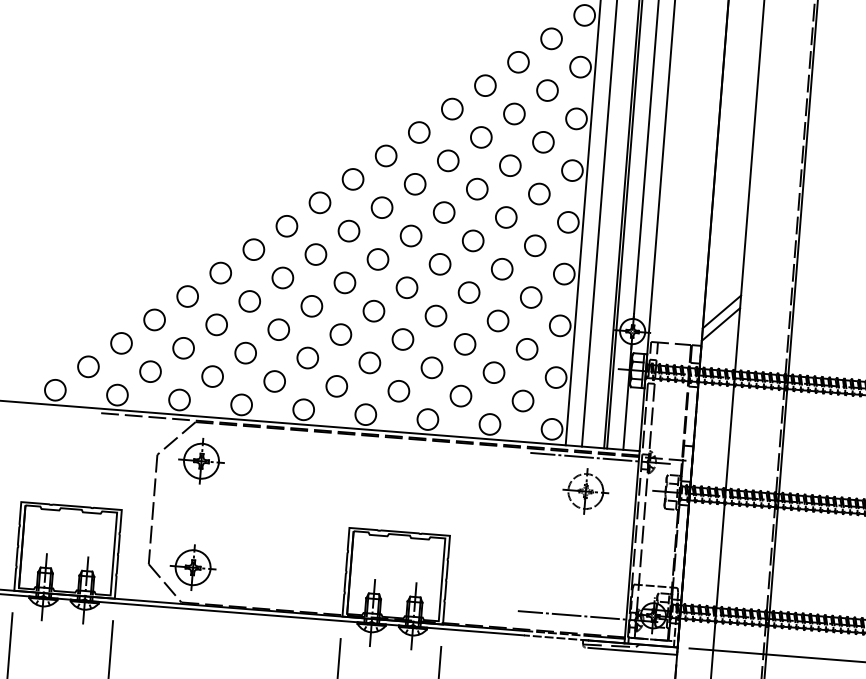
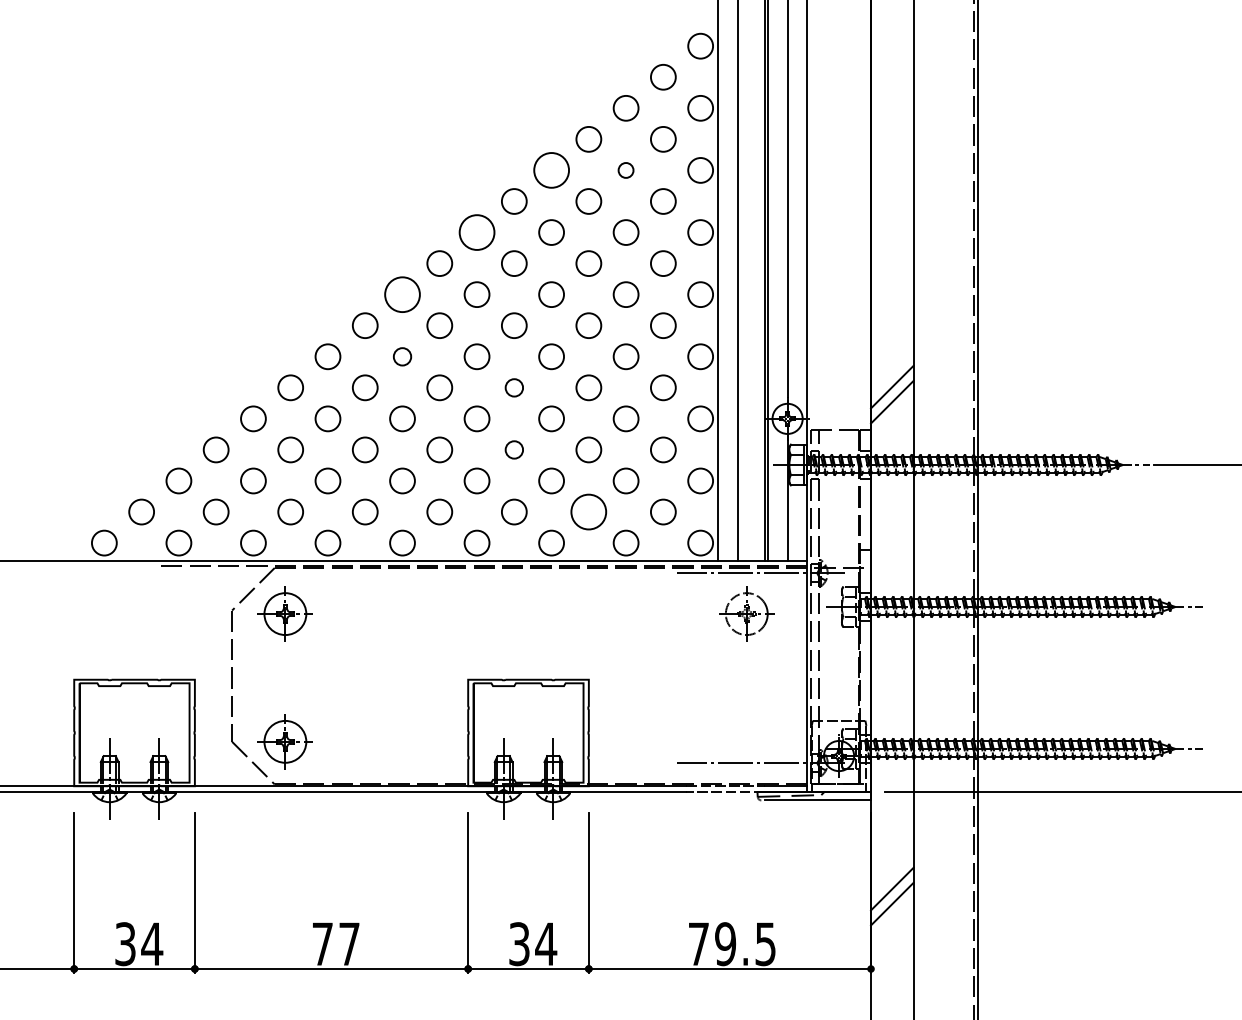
circle: (452, 109) -> (551, 170), size x1.4
circle: (513, 114) -> (625, 170), size x0.6
circle: (385, 155) -> (476, 232), size x1.4
circle: (320, 202) -> (402, 294), size x1.4
circle: (315, 254) -> (402, 356), size x0.7
circle: (407, 287) -> (514, 387), size x0.7
circle: (403, 339) -> (514, 449), size x0.7
circle: (460, 395) -> (588, 511), size x1.4

